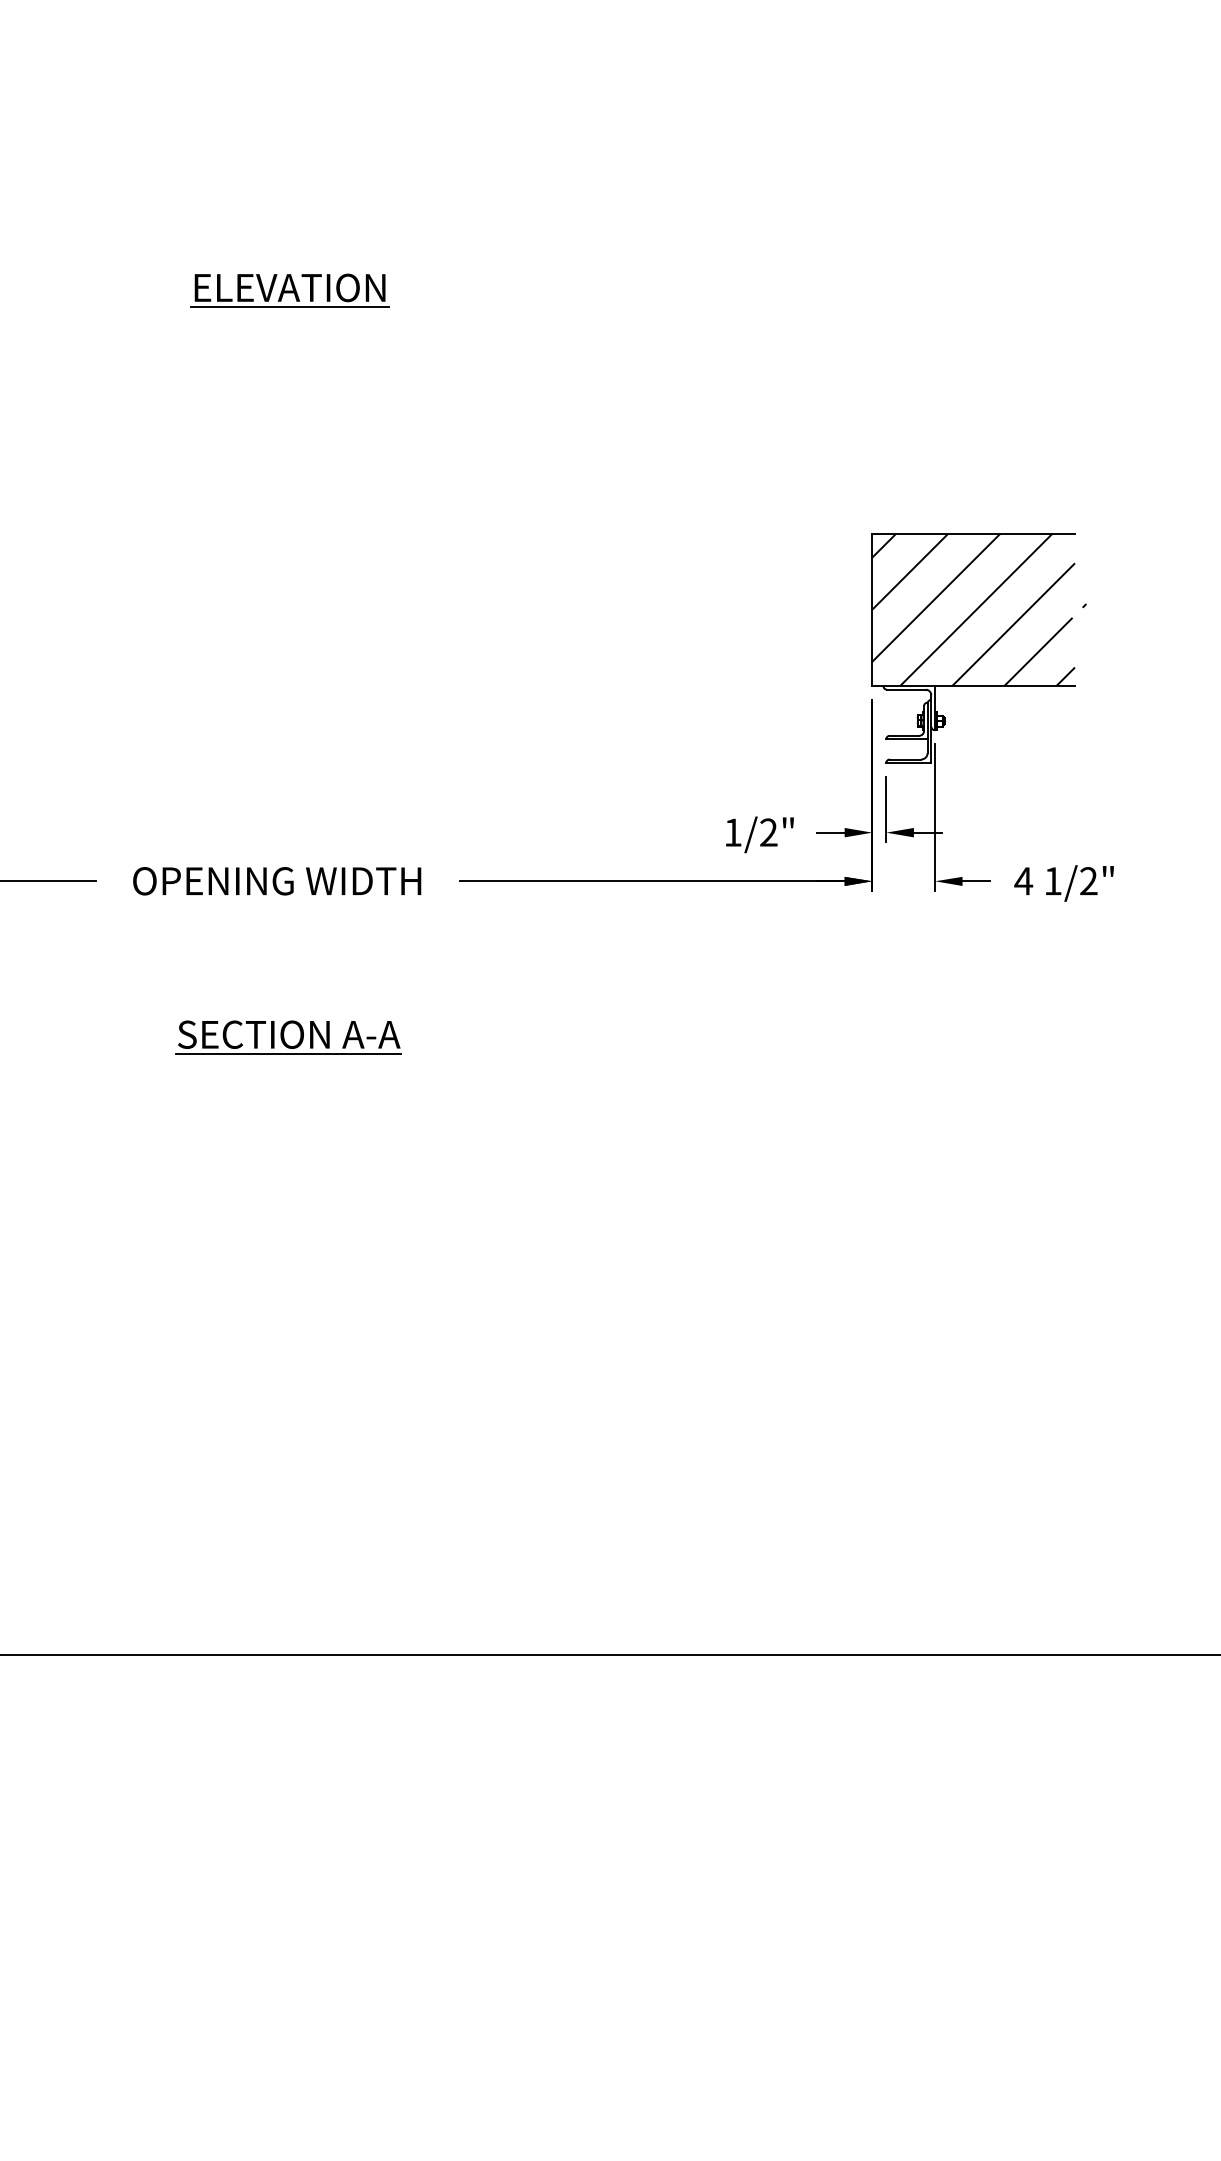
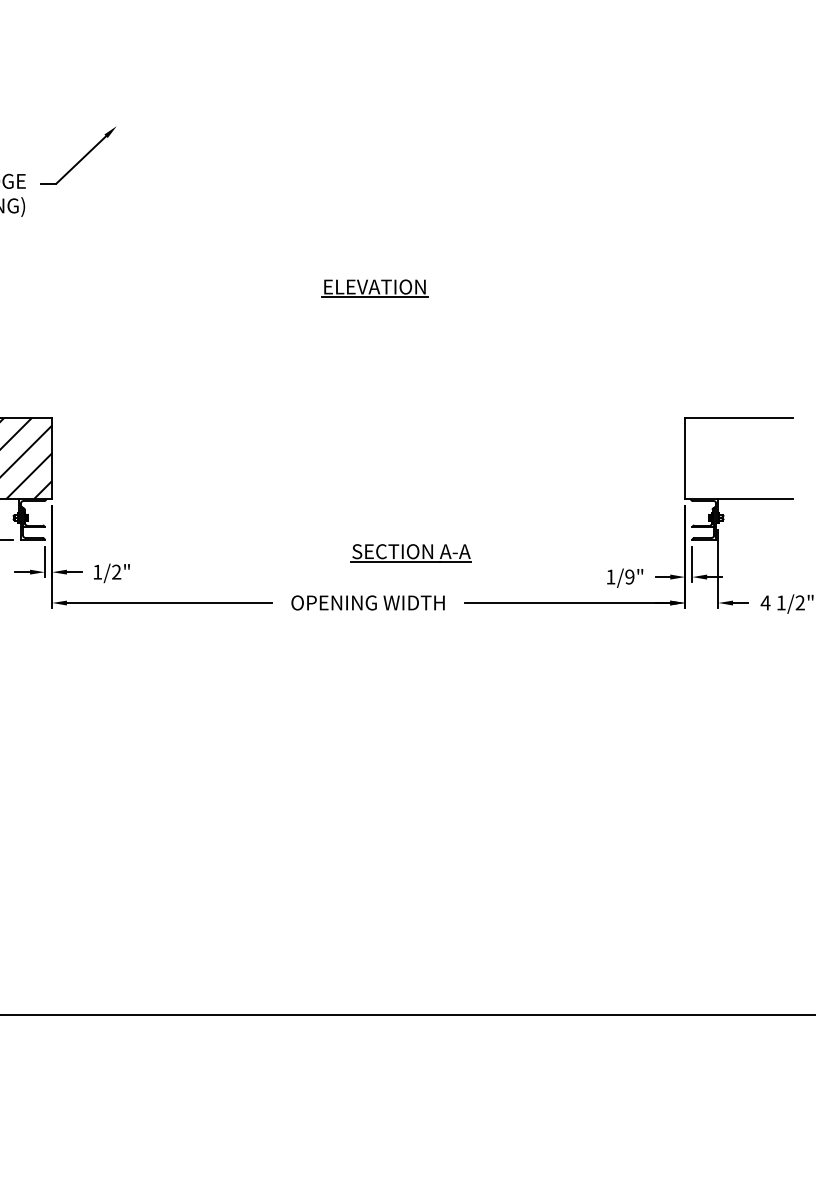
hatch: (978, 609) -> (741, 458), removed
text: (768, 833) -> (629, 577), 1/2" -> 1/9"
part: (287, 1038) -> (410, 553), moved

